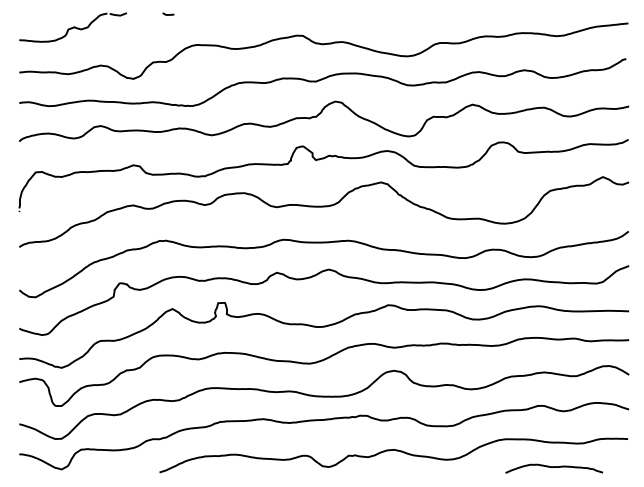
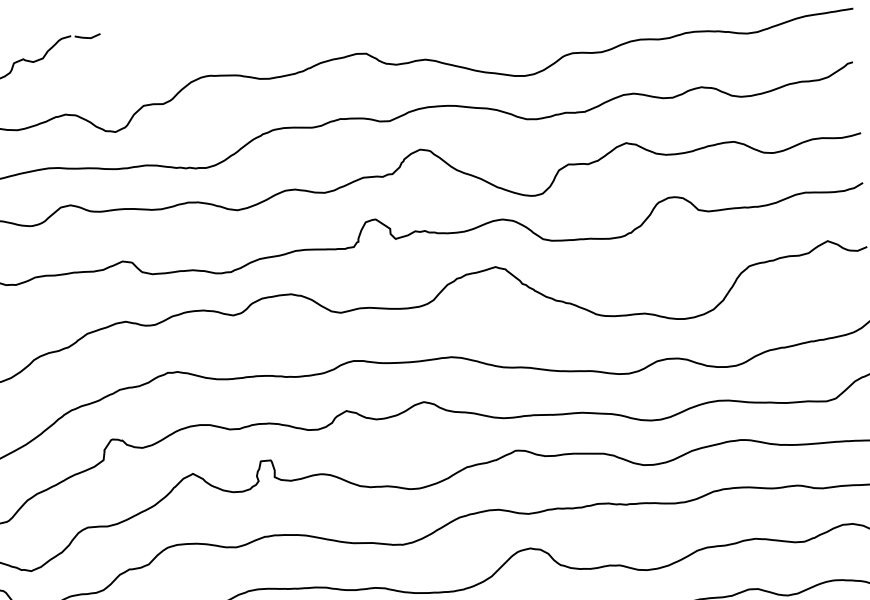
line: (168, 14) -> (162, 32), removed

